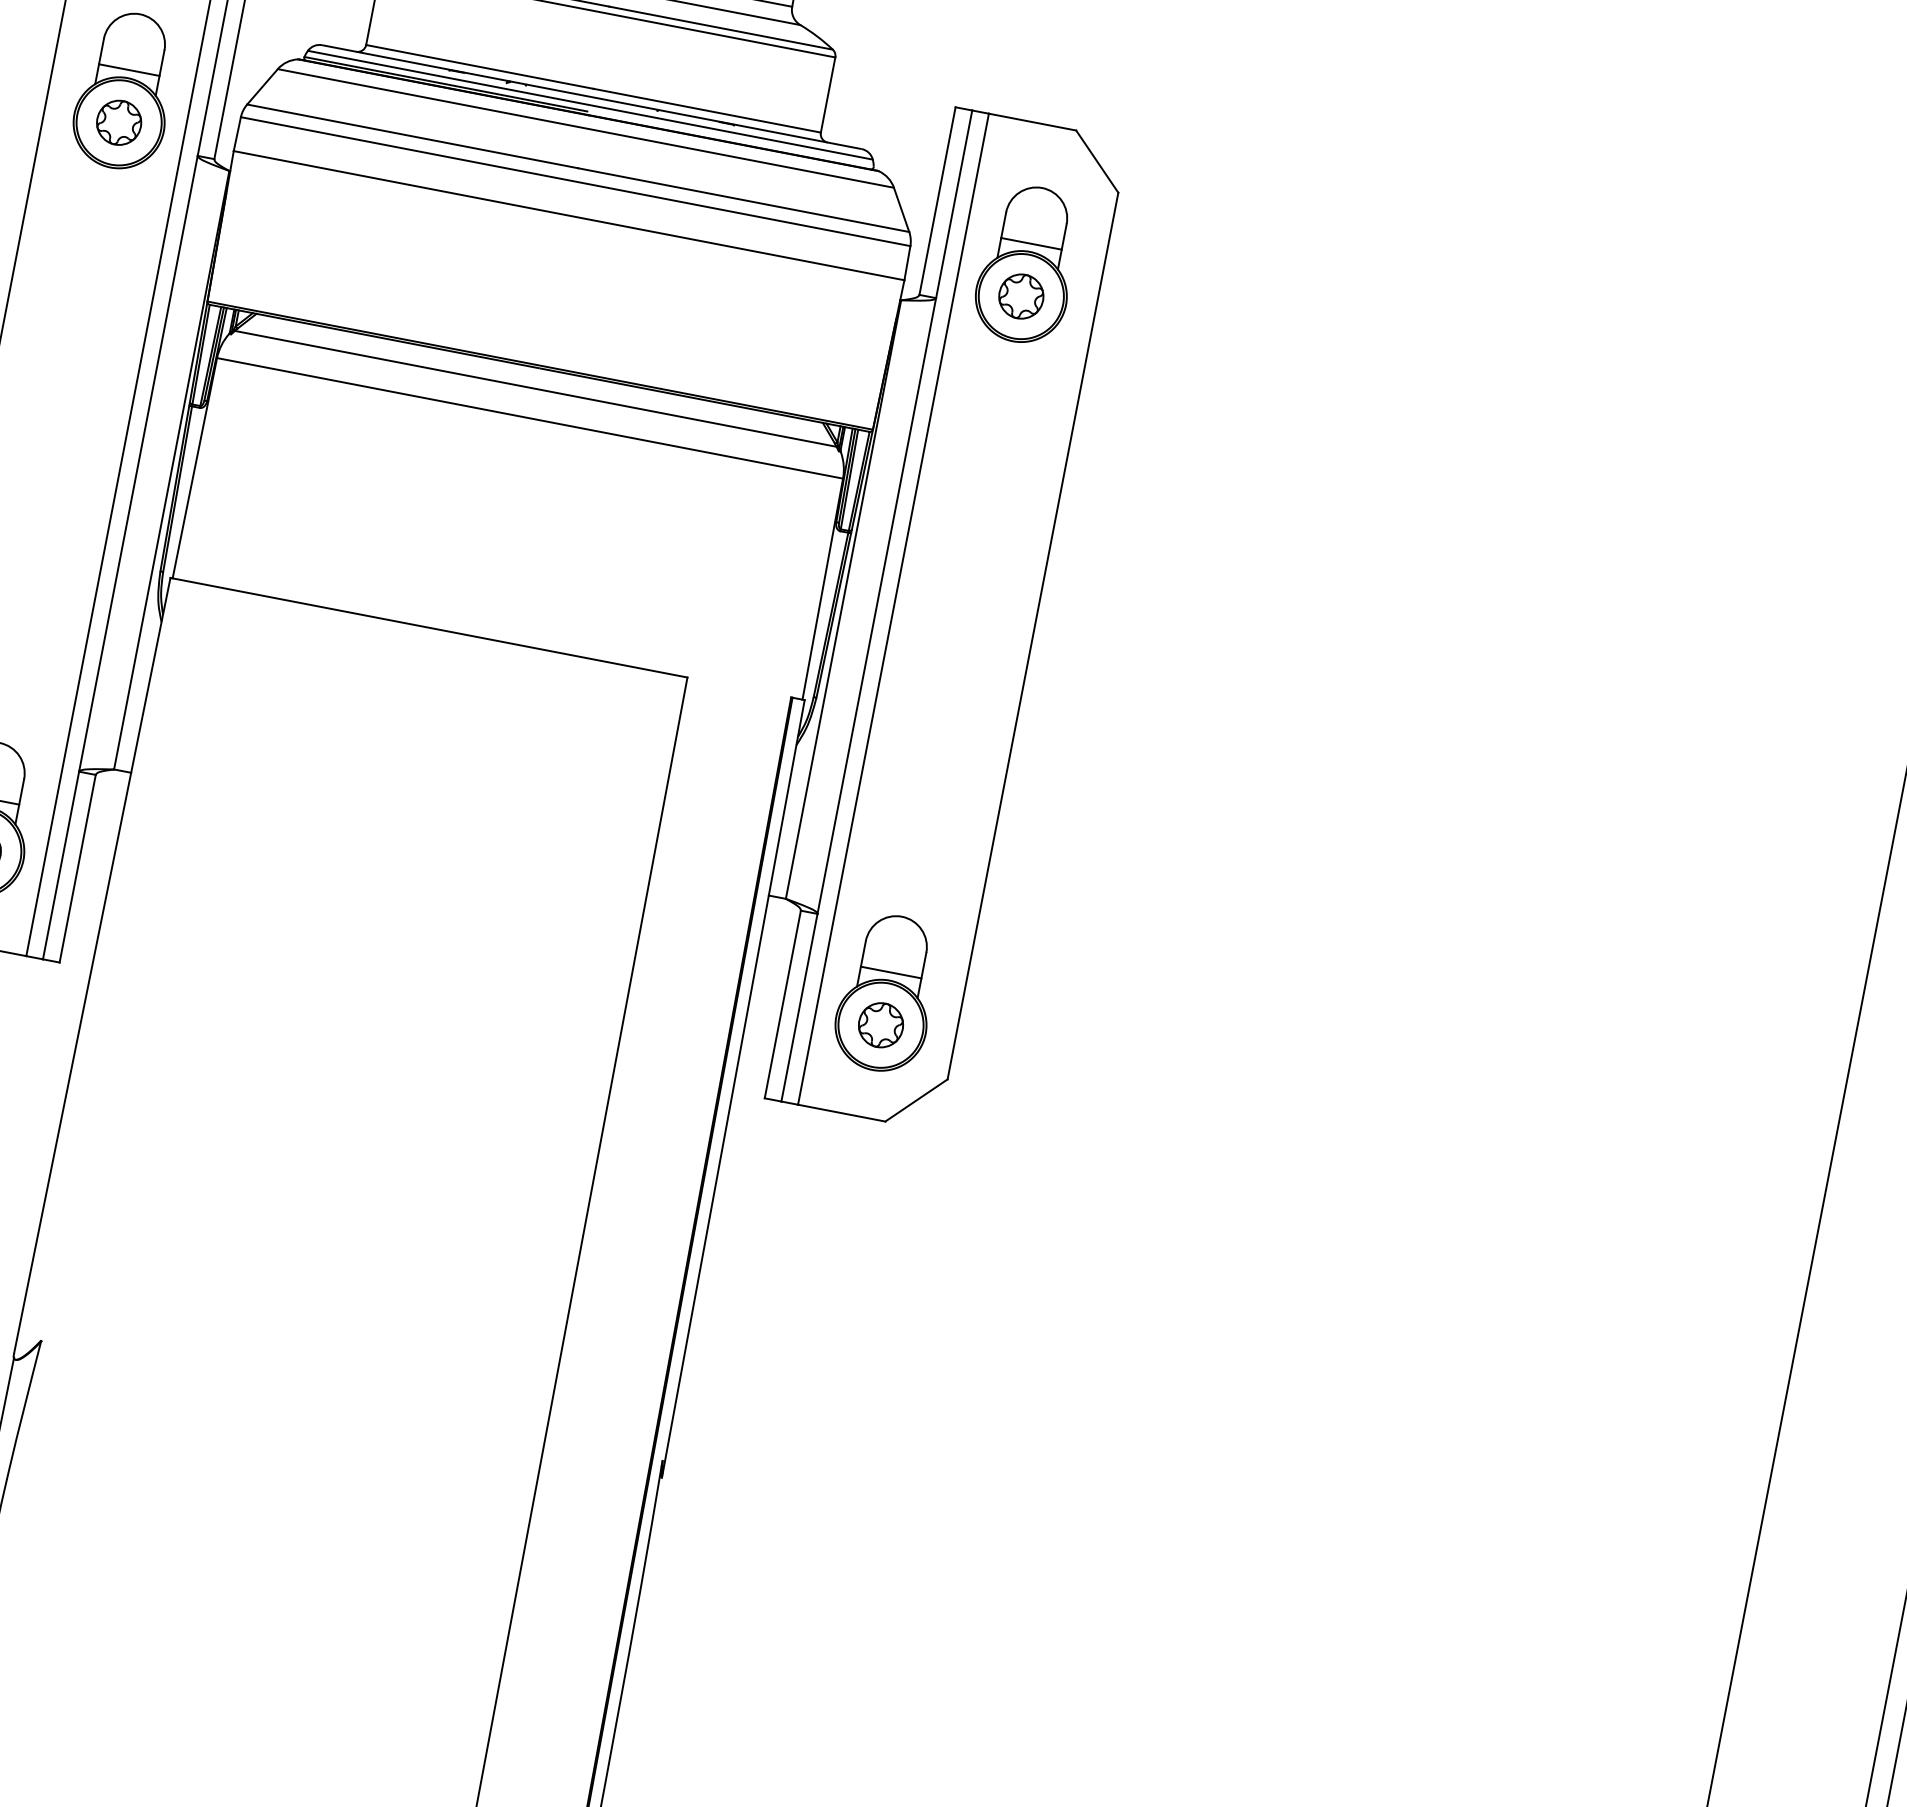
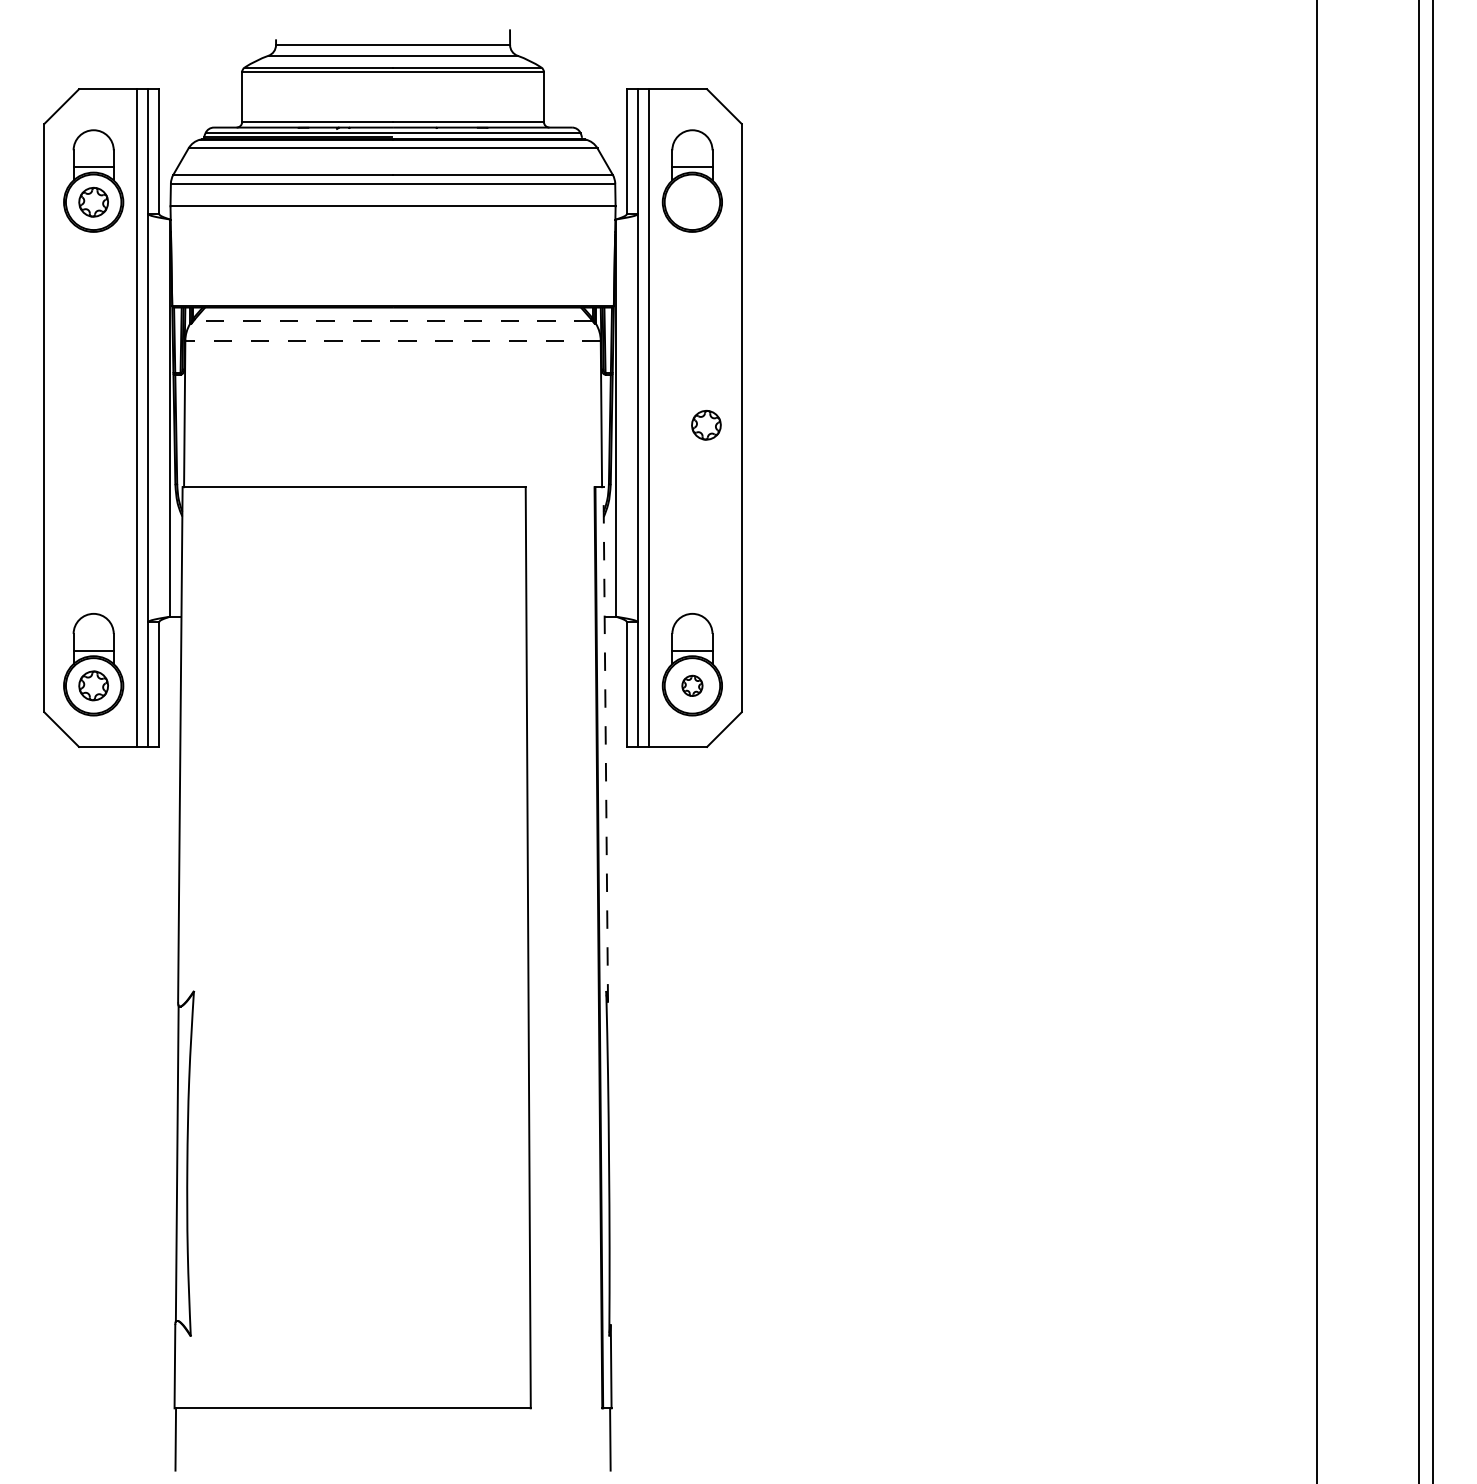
part: (1021, 296) -> (706, 425), moved
line: (536, 389) -> (393, 321), solid -> dashed
line: (530, 418) -> (393, 340), solid -> dashed
part: (881, 1024) -> (692, 685), size x0.7
line: (733, 1088) -> (605, 744), solid -> dashed

